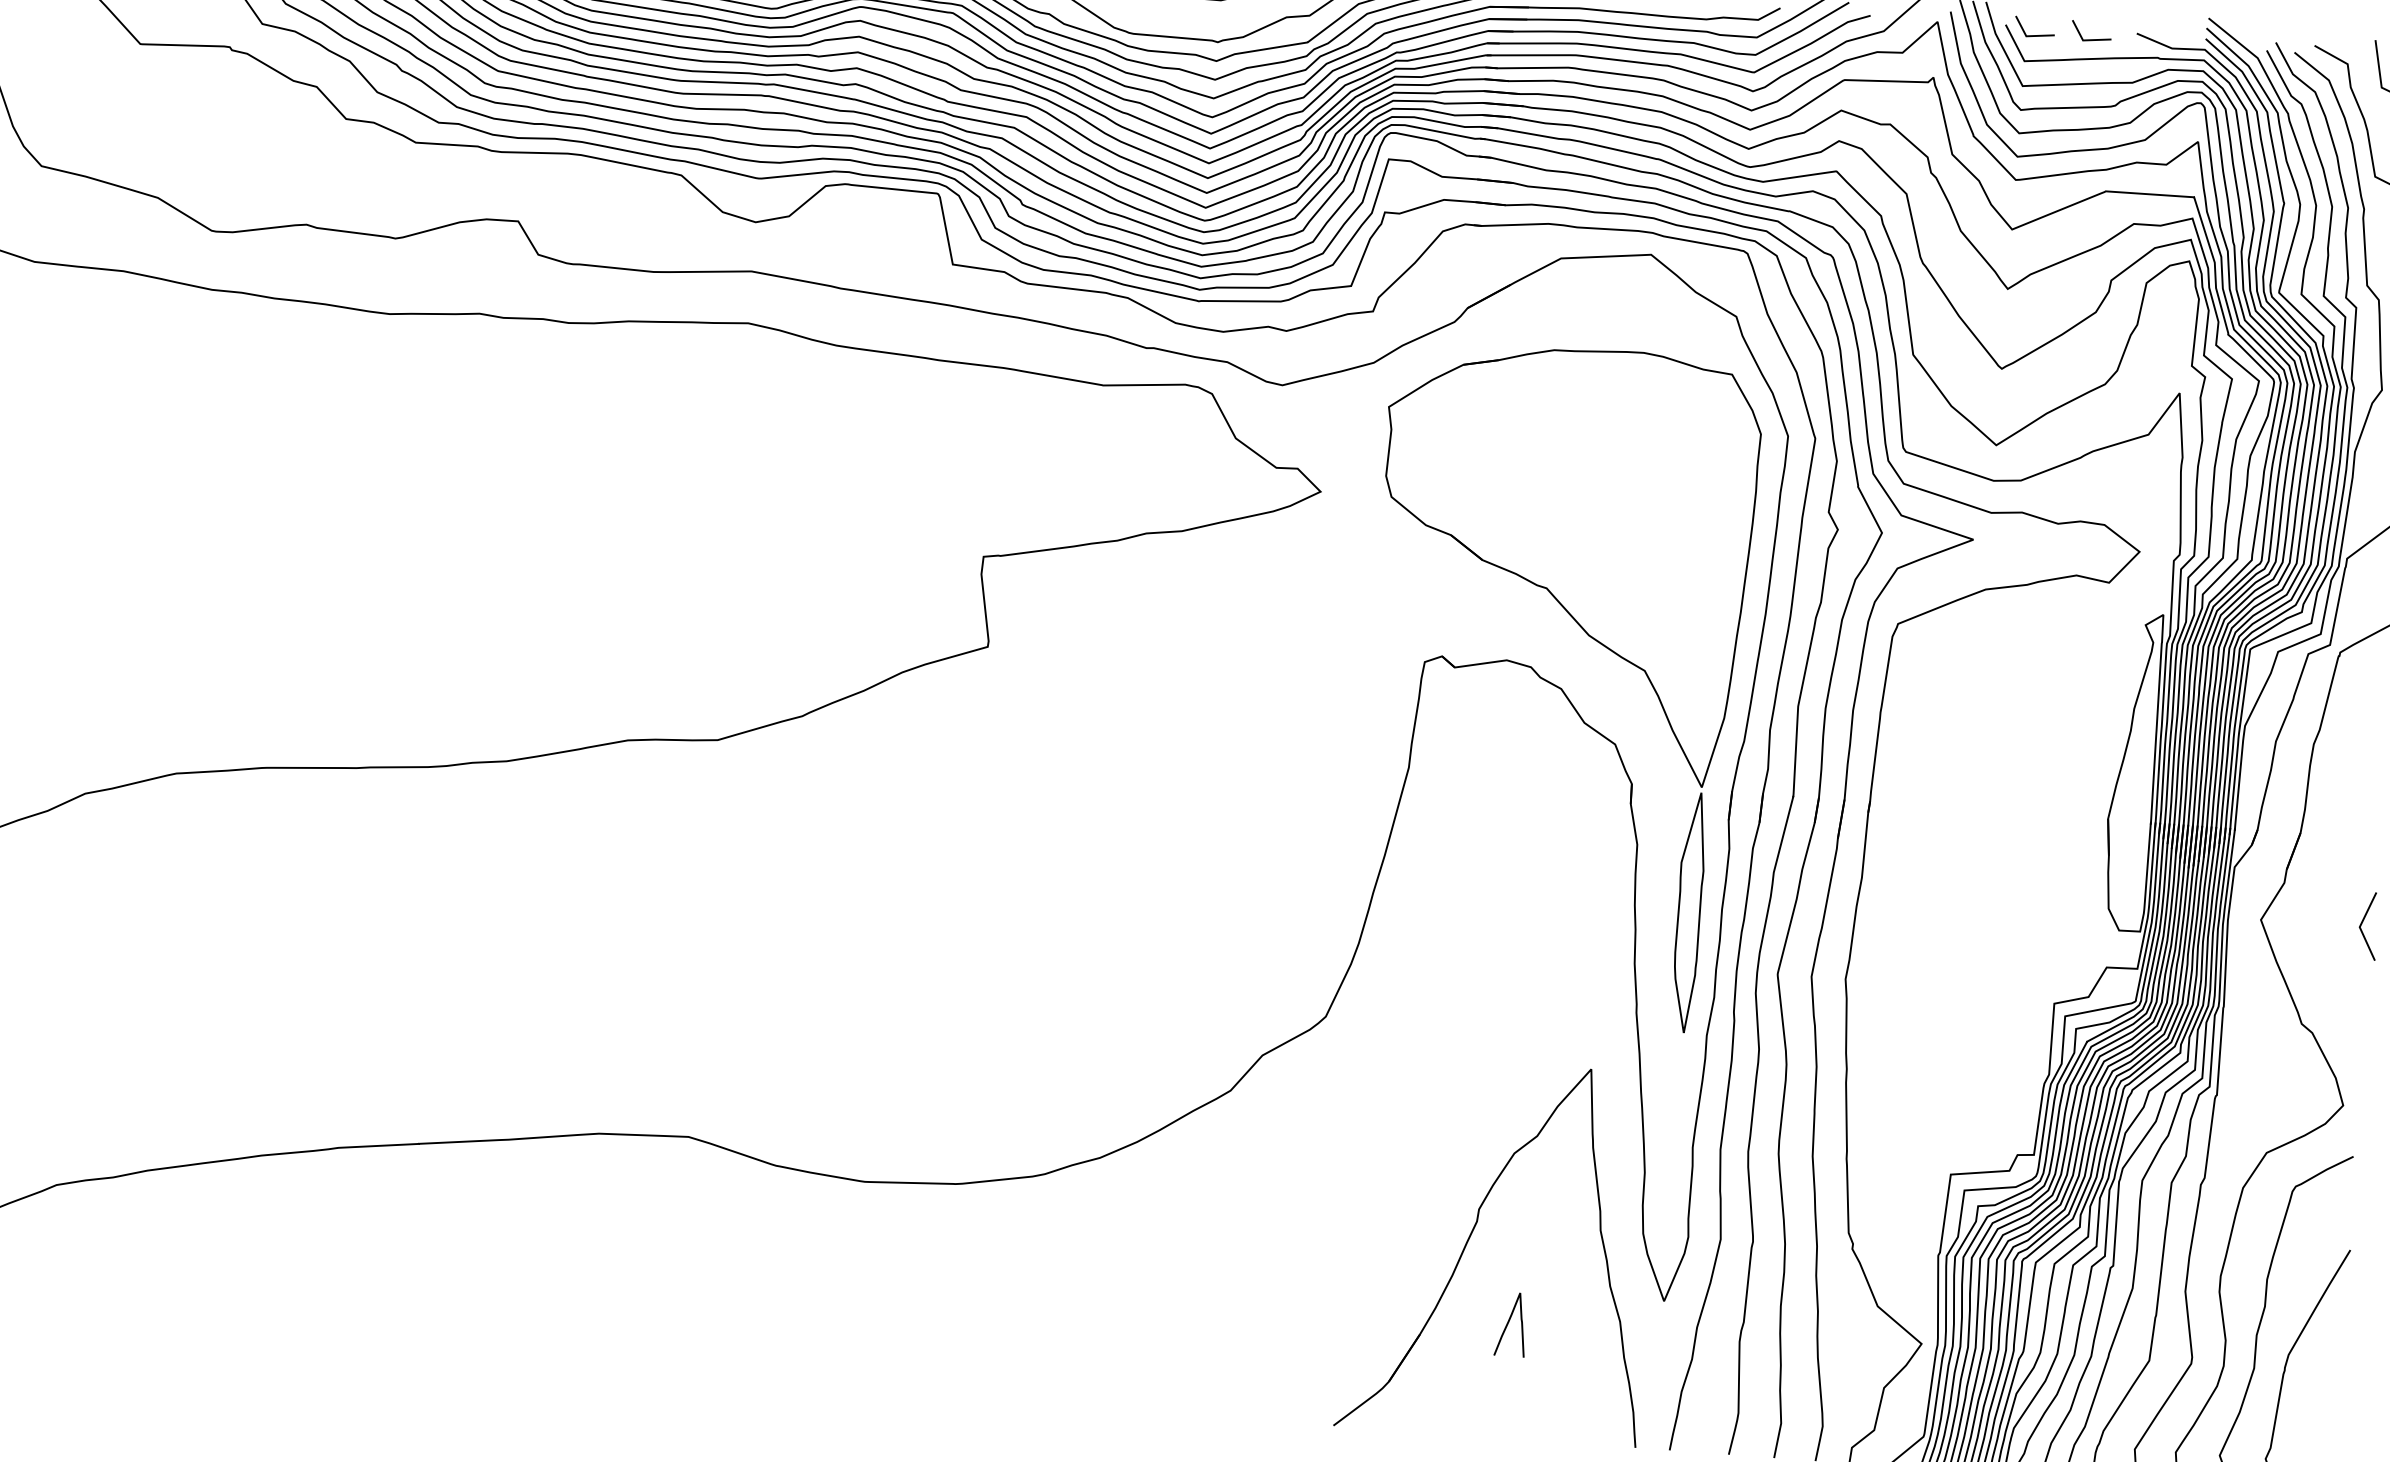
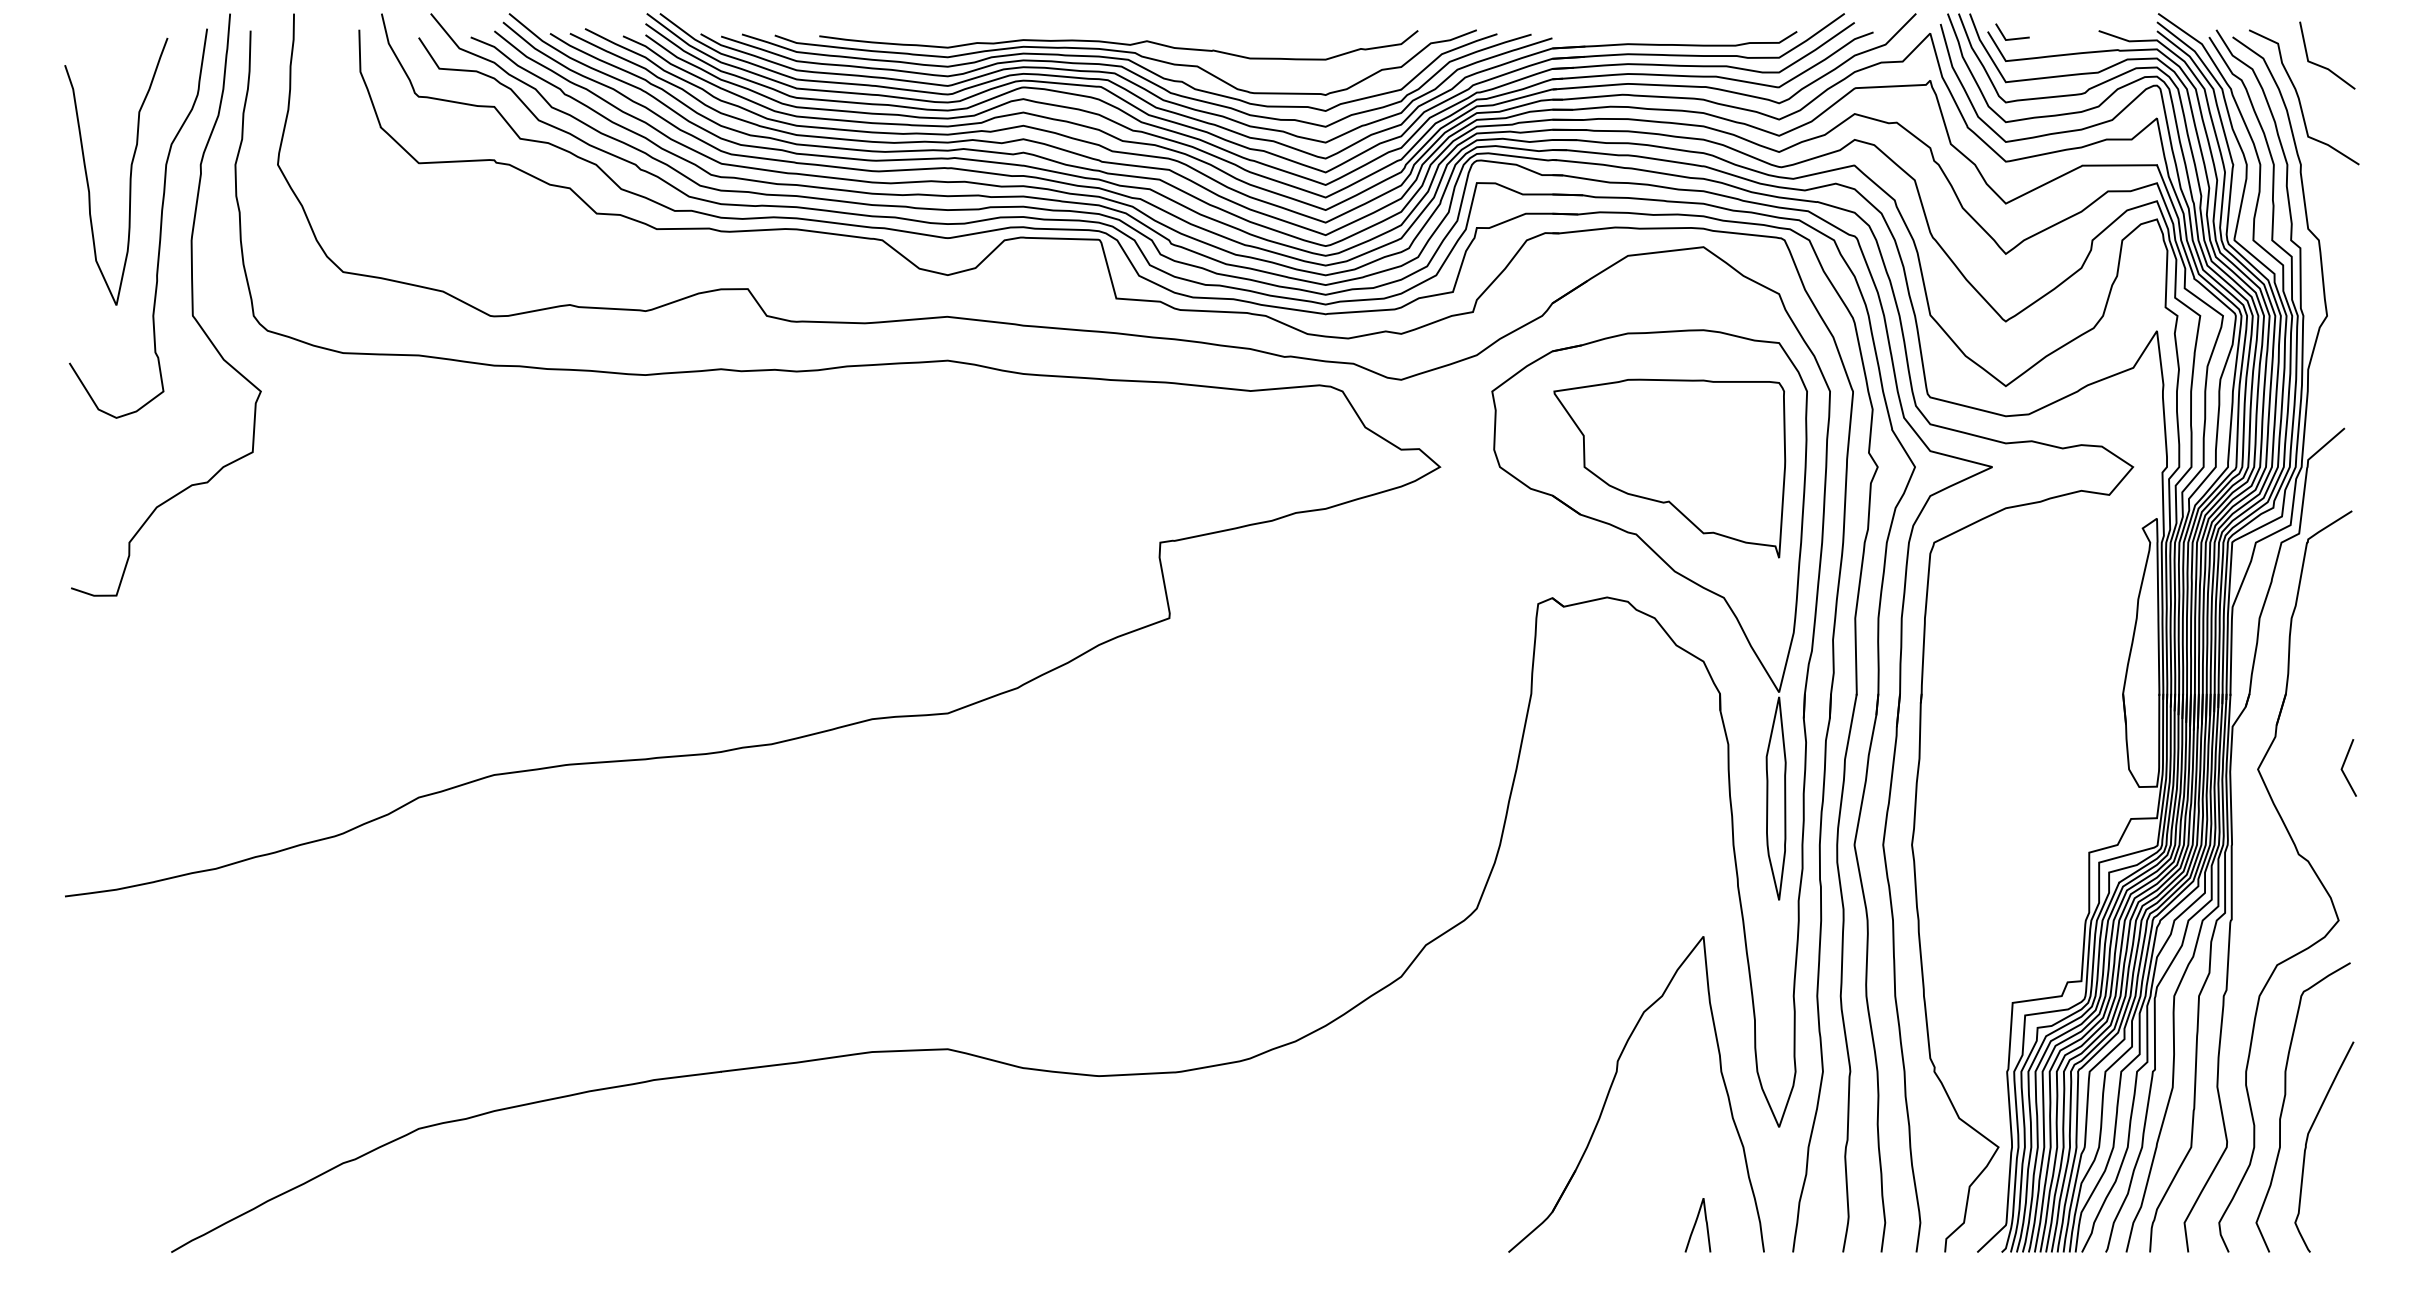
line: (2091, 39) -> (2060, 38), removed
part: (1591, 513) -> (1669, 468), added
curve: (1508, 1324) -> (1695, 1225), moved

